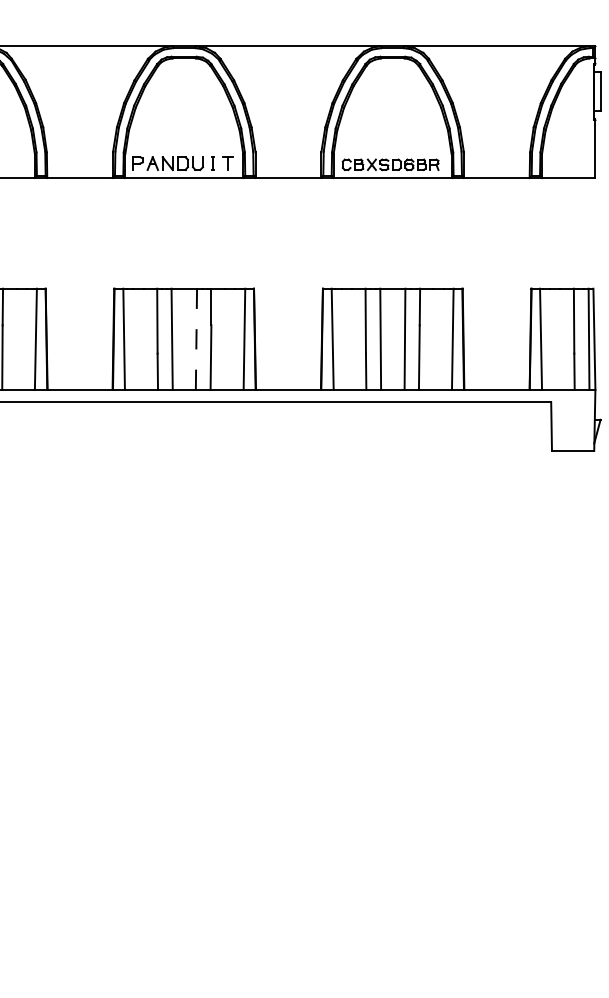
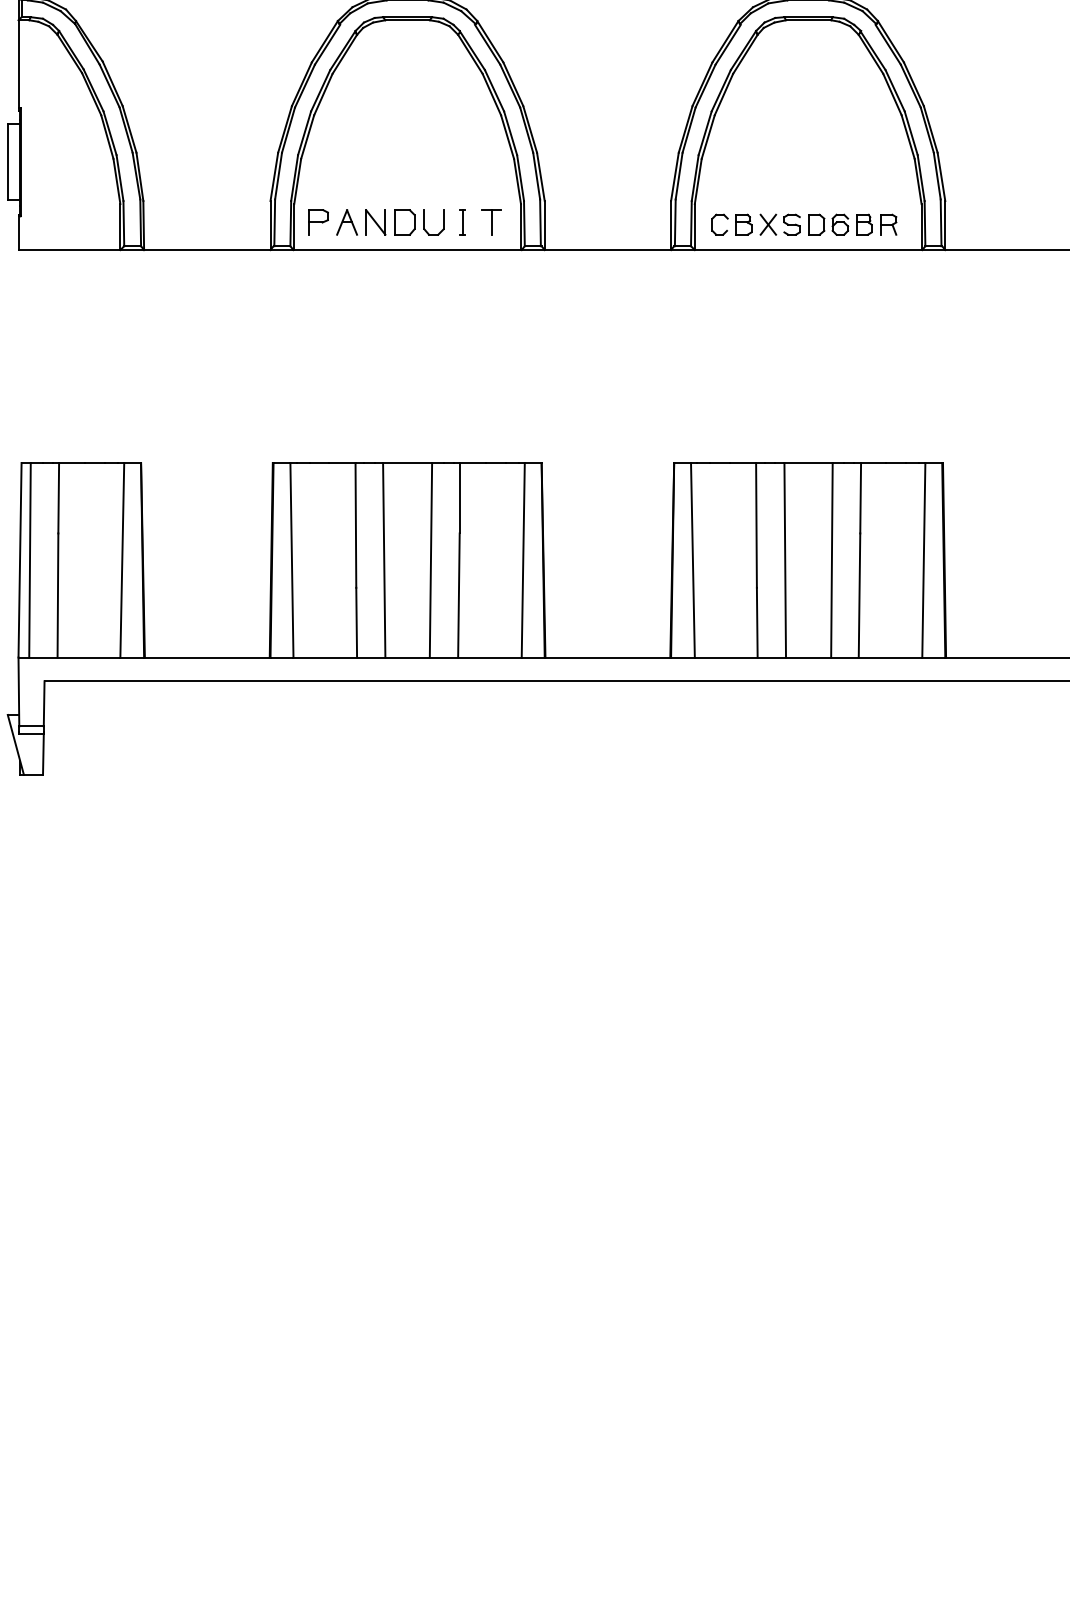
line: (196, 339) -> (431, 560), dashed -> solid

